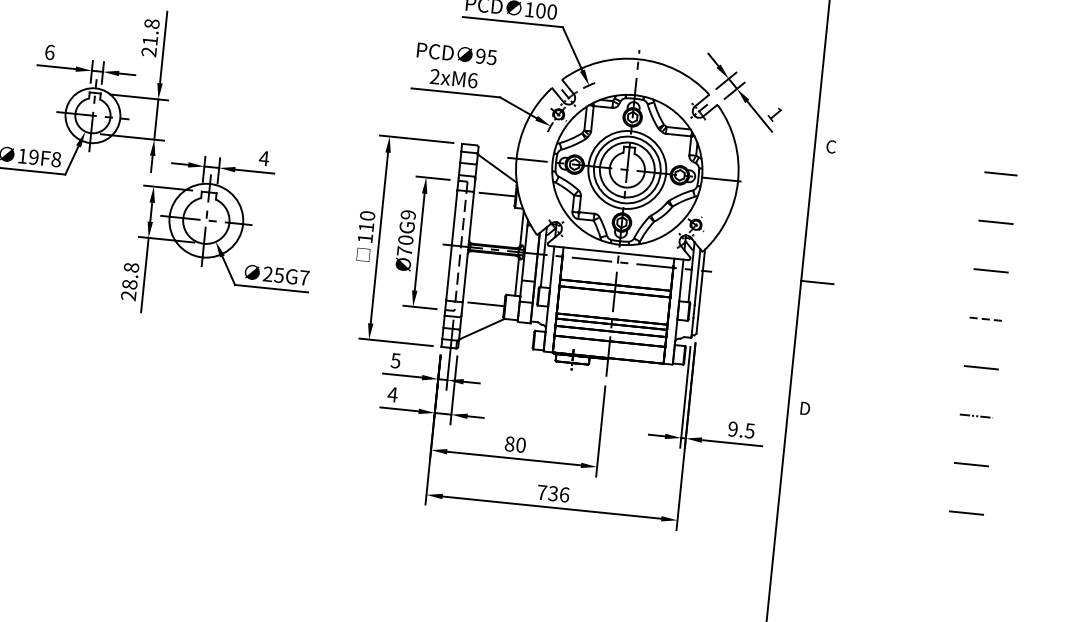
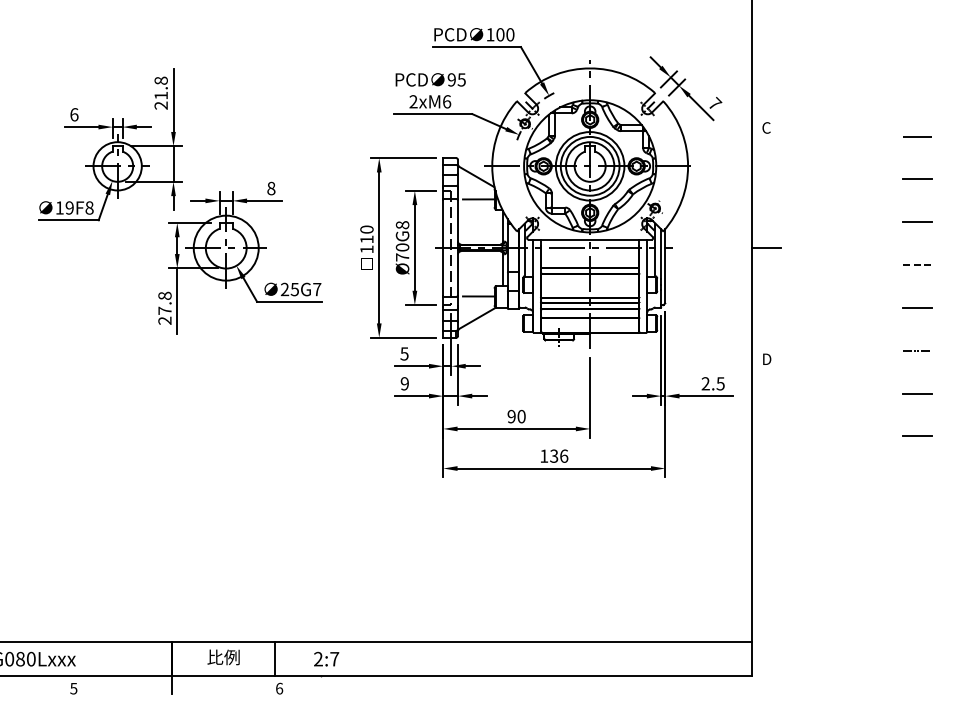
text: (776, 114) -> (715, 104), 1 -> 7
text: (263, 158) -> (270, 188), 4 -> 8
text: (408, 215) -> (402, 225), Ø70G9 -> Ø70G8
text: (129, 284) -> (164, 310), 28.8 -> 27.8
text: (392, 394) -> (404, 383), 4 -> 9
text: (732, 428) -> (705, 383), 9.5 -> 2.5
text: (509, 443) -> (511, 416), 80 -> 90
text: (542, 491) -> (544, 455), 736 -> 136

